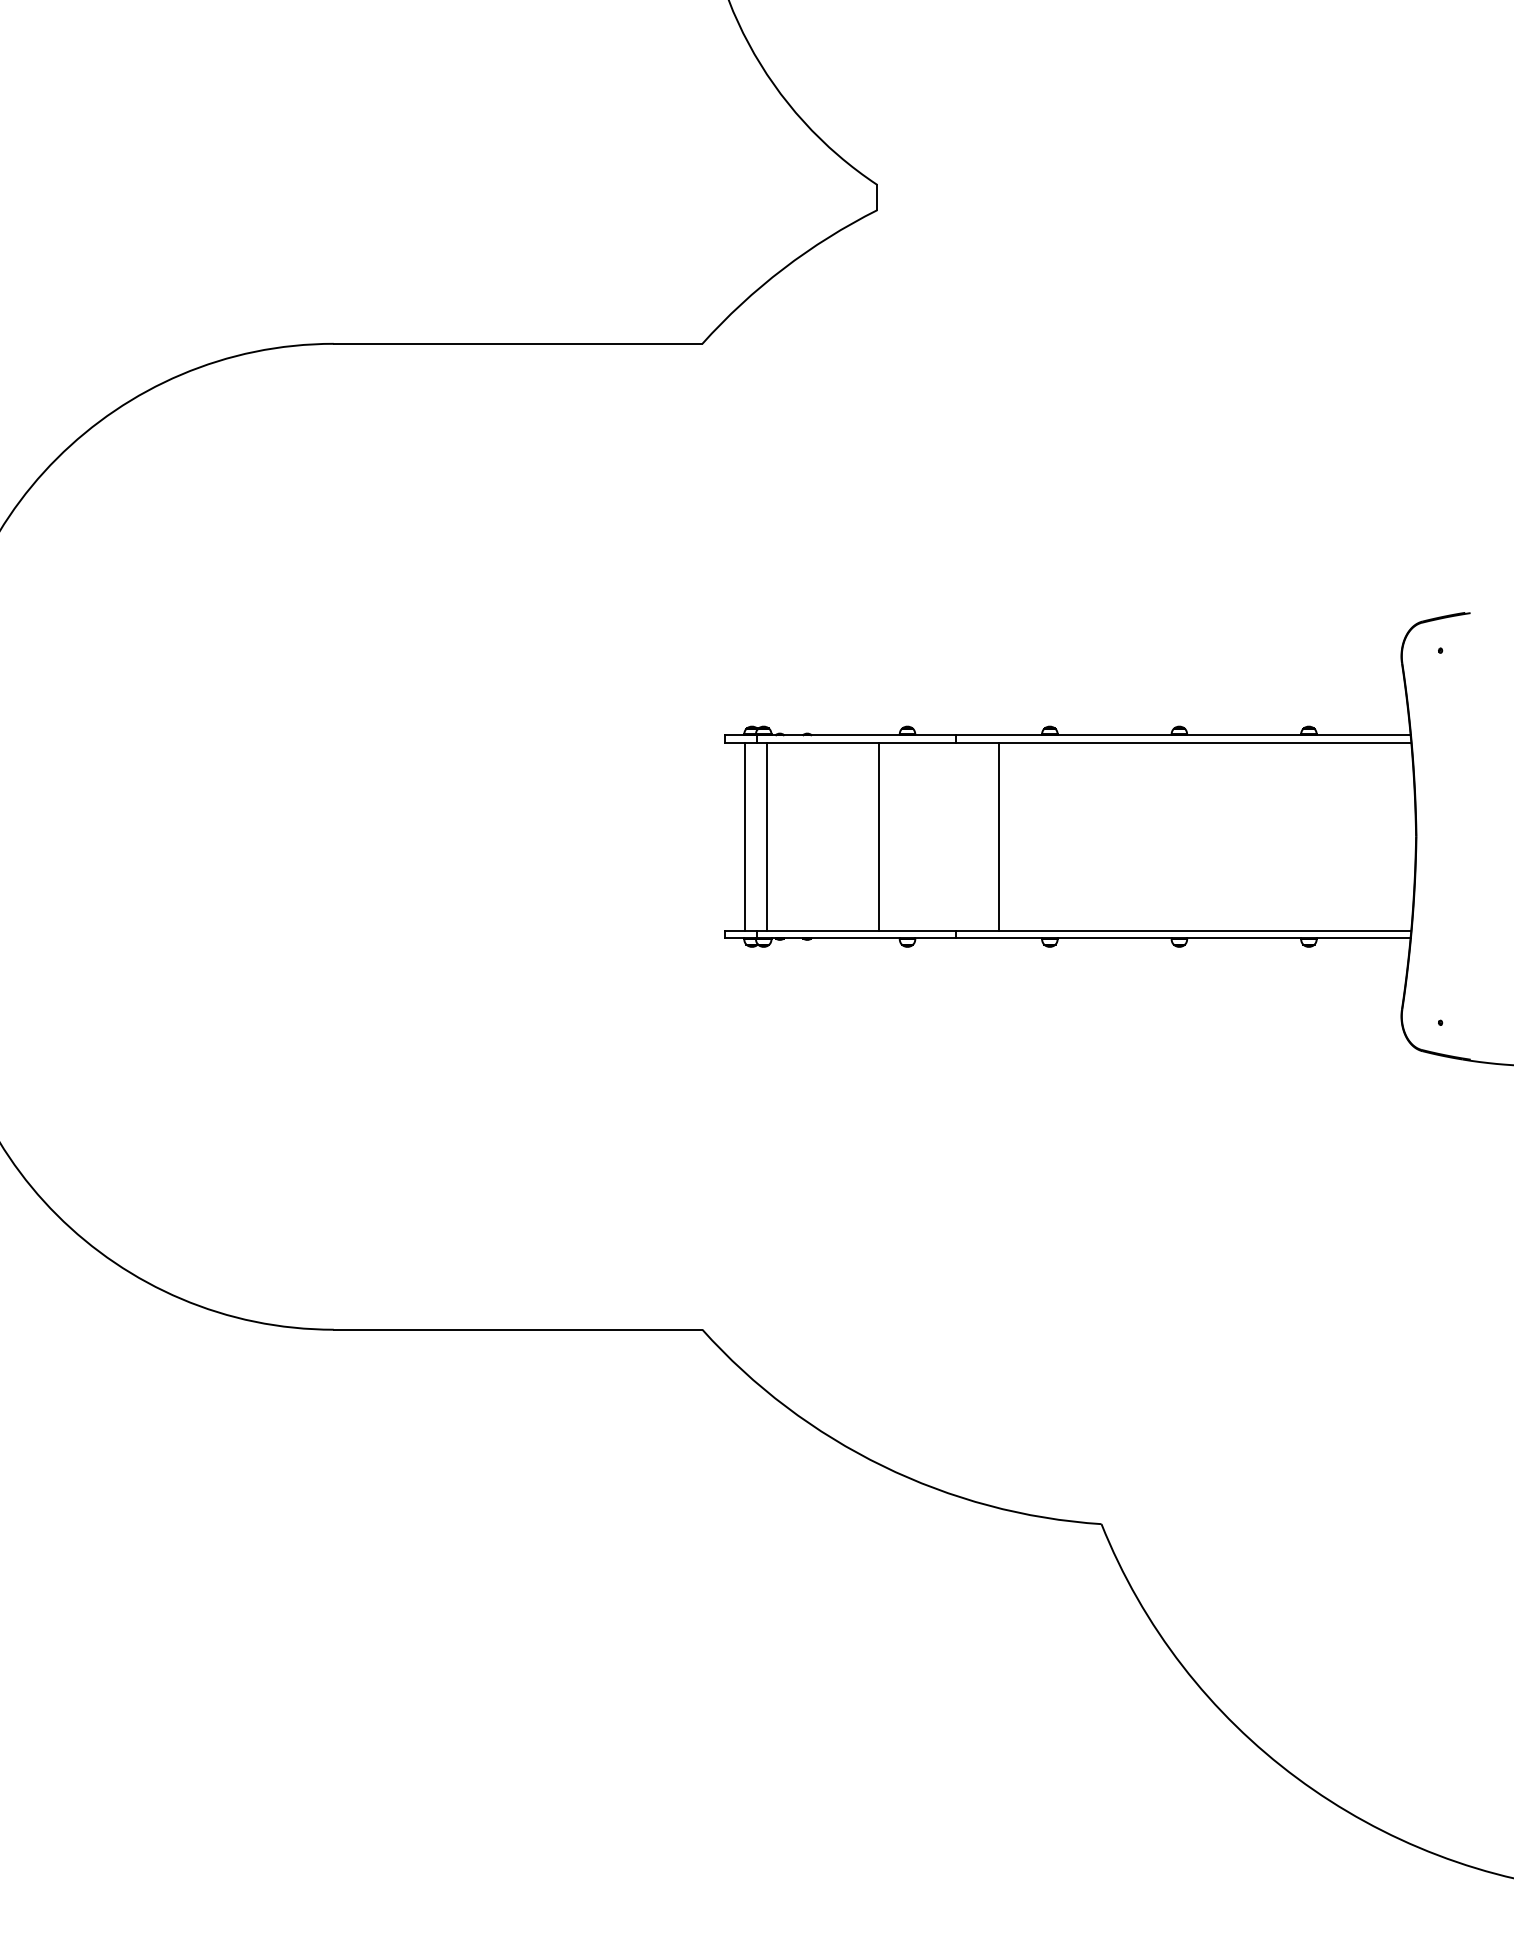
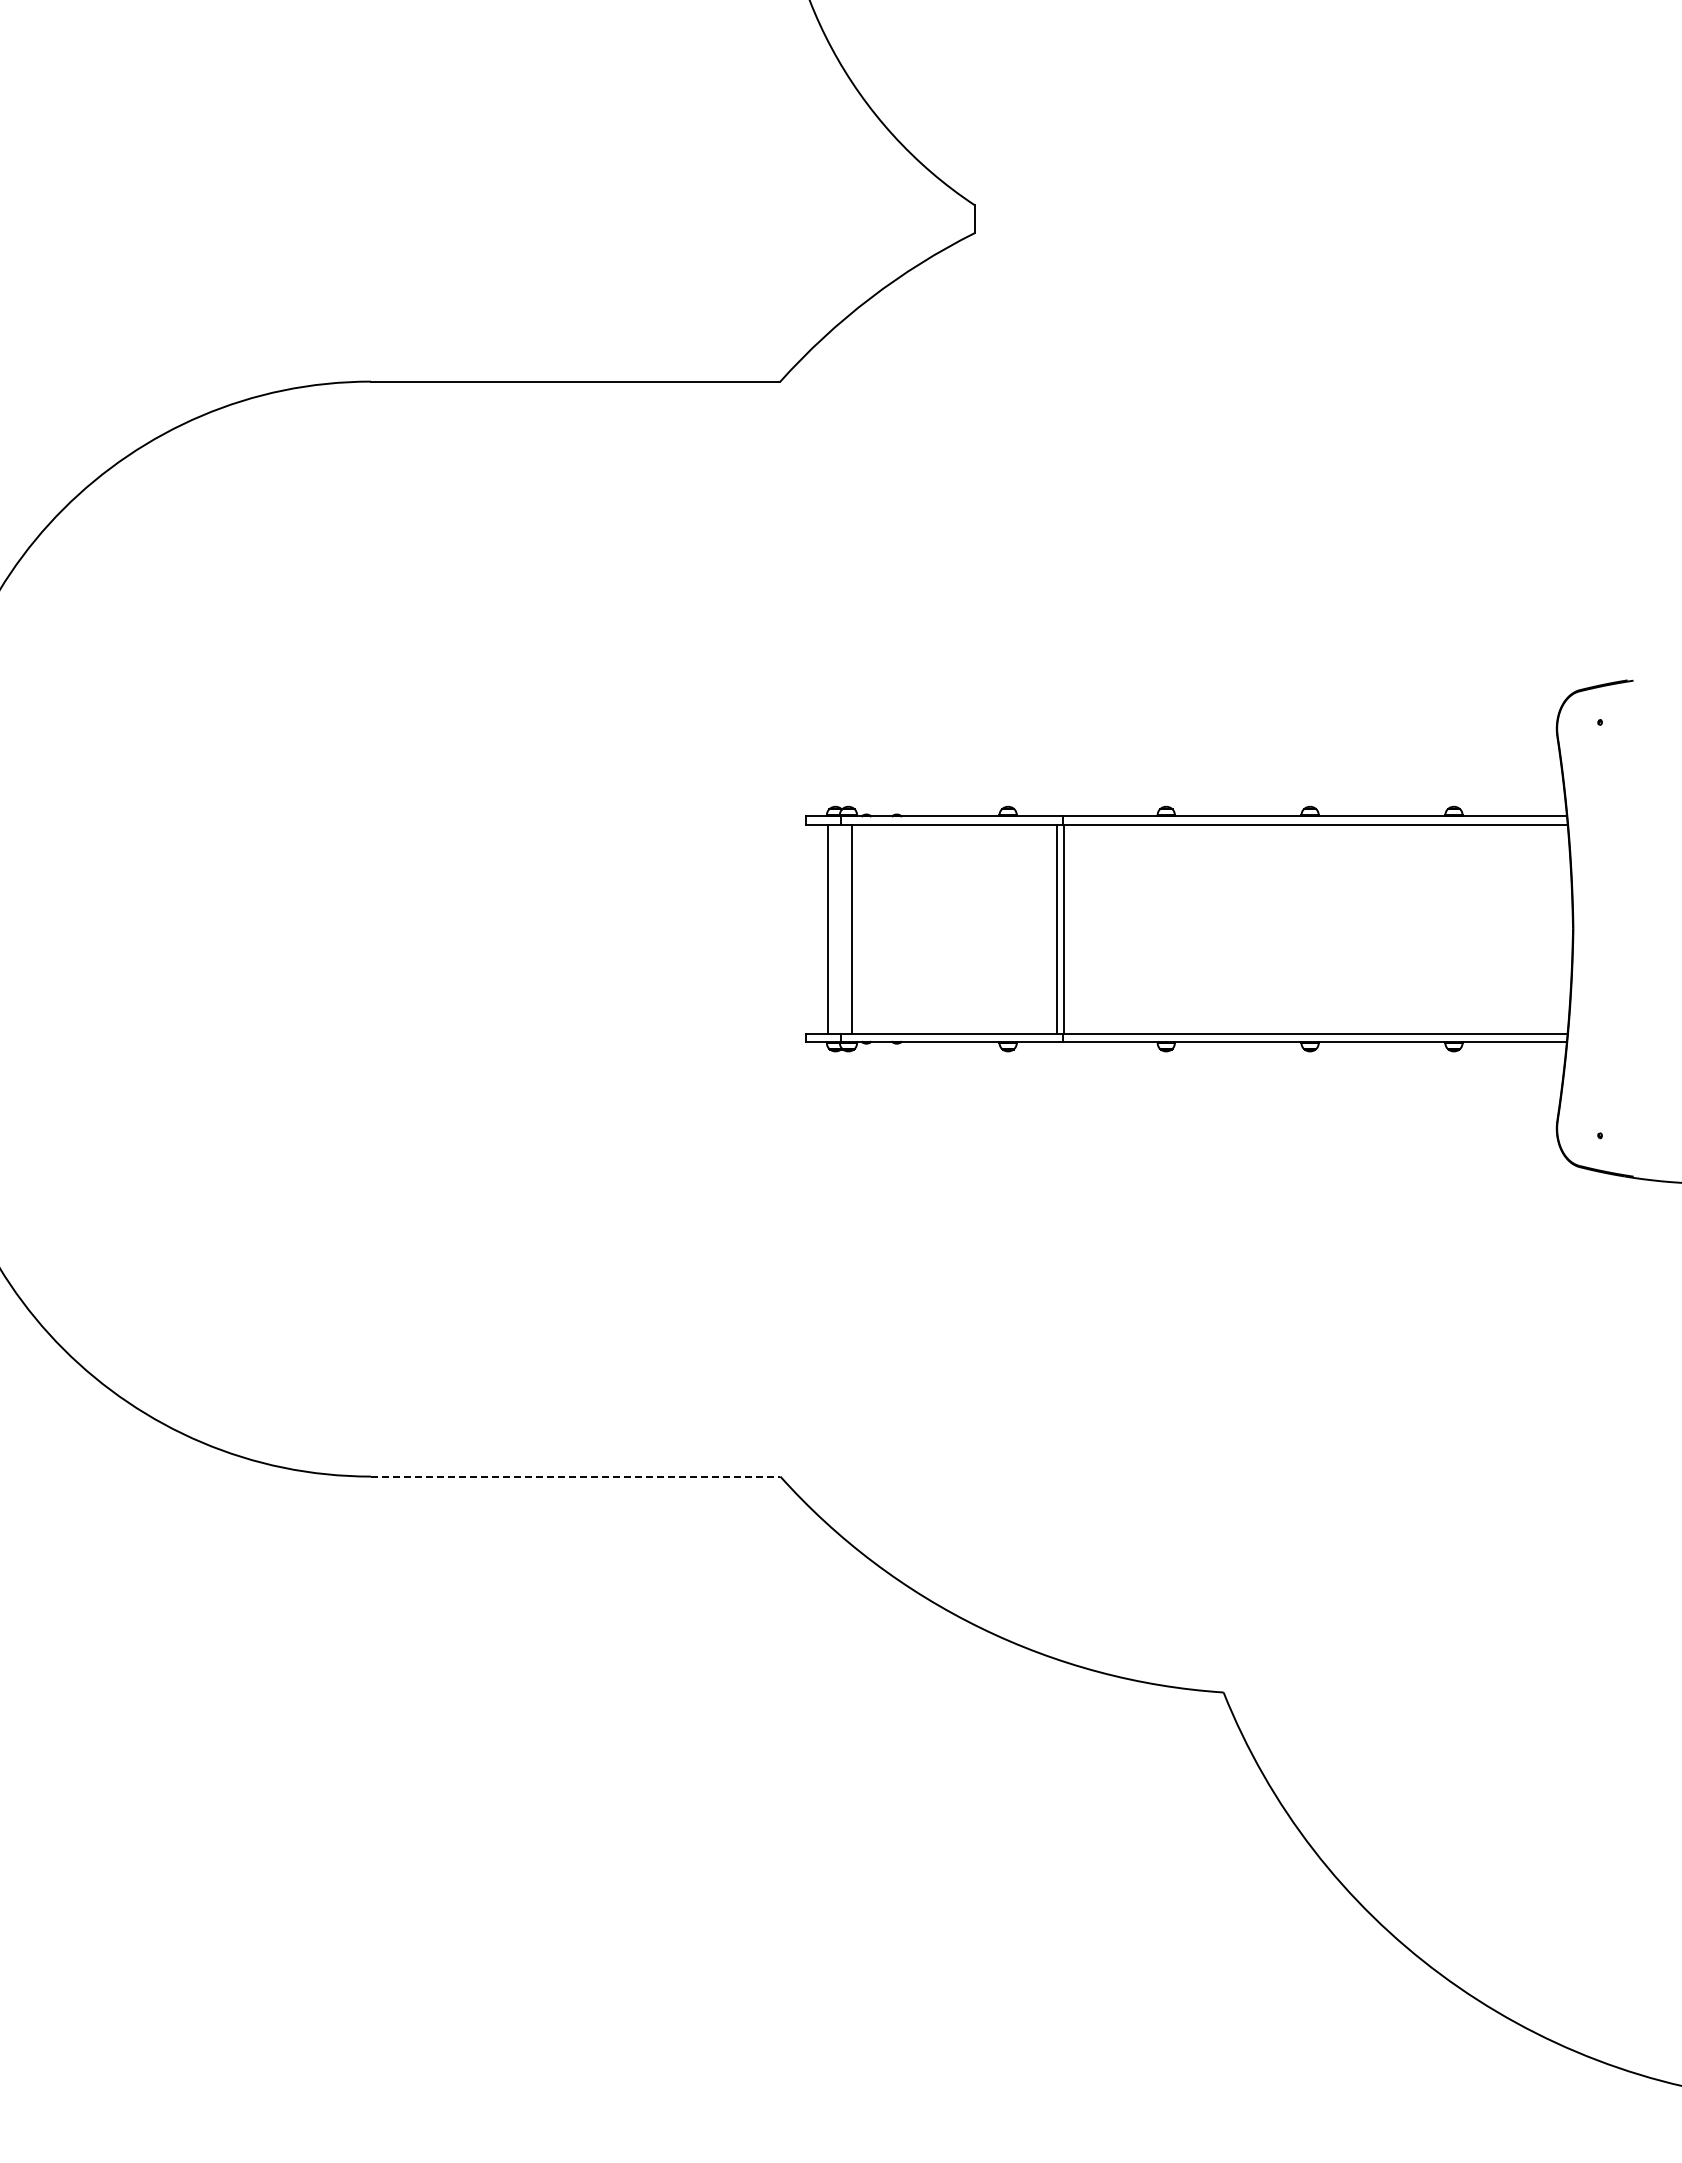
line: (879, 836) -> (1063, 928), moved
line: (999, 836) -> (1057, 928), moved
line: (517, 1329) -> (575, 1476), solid -> dashed

